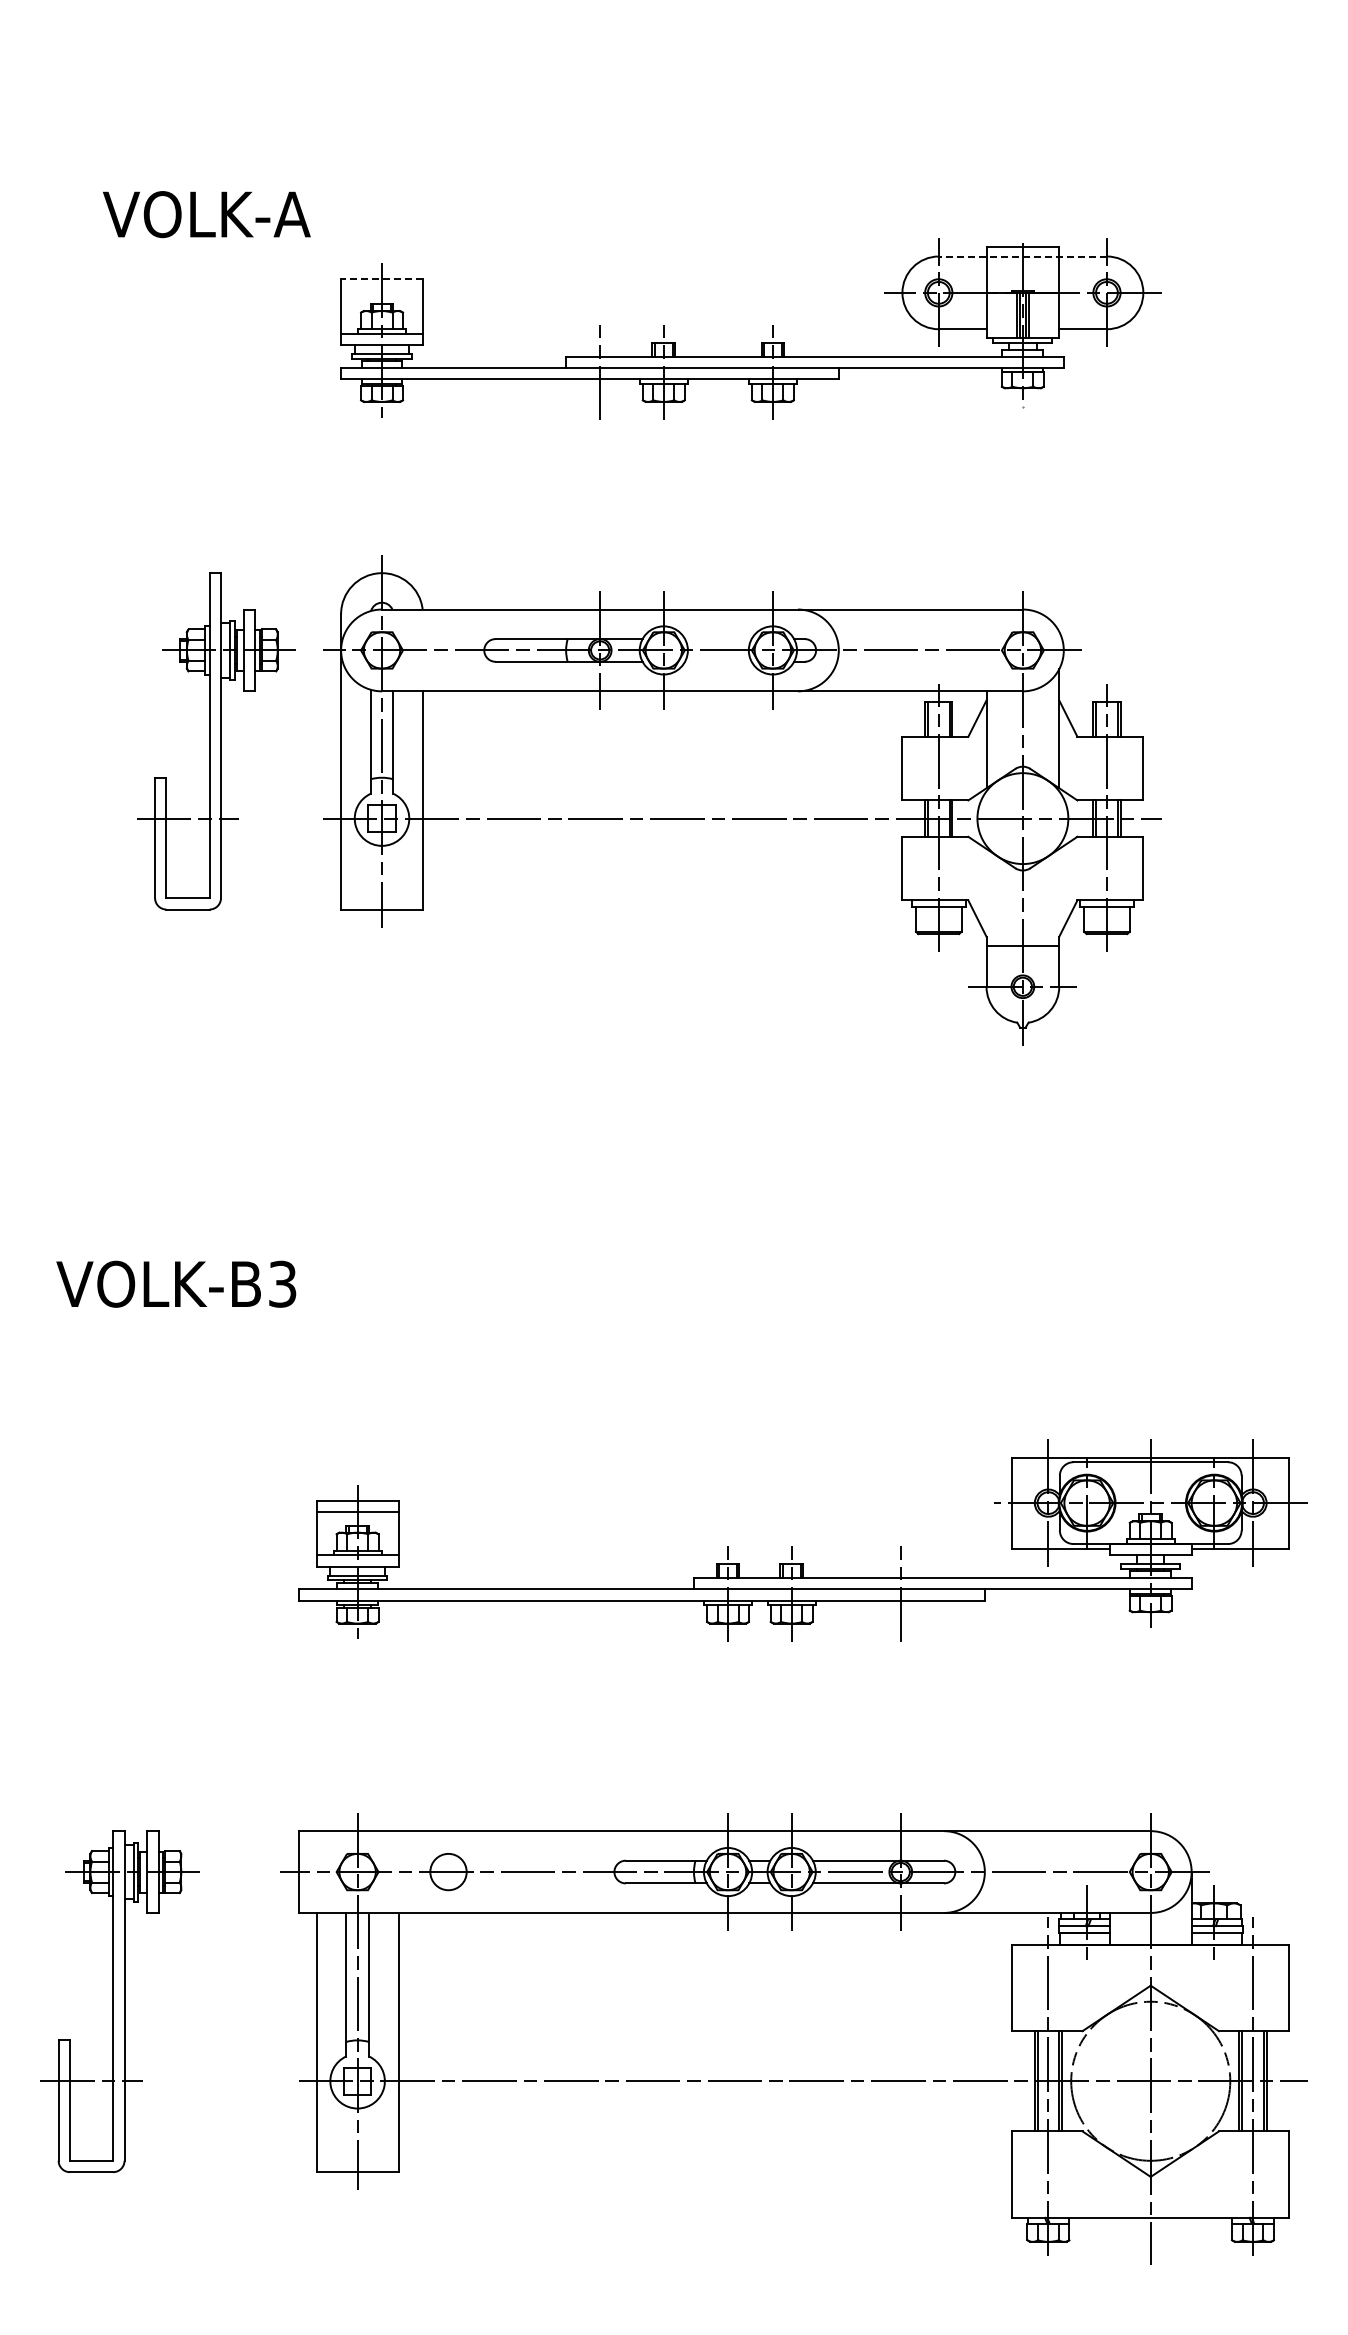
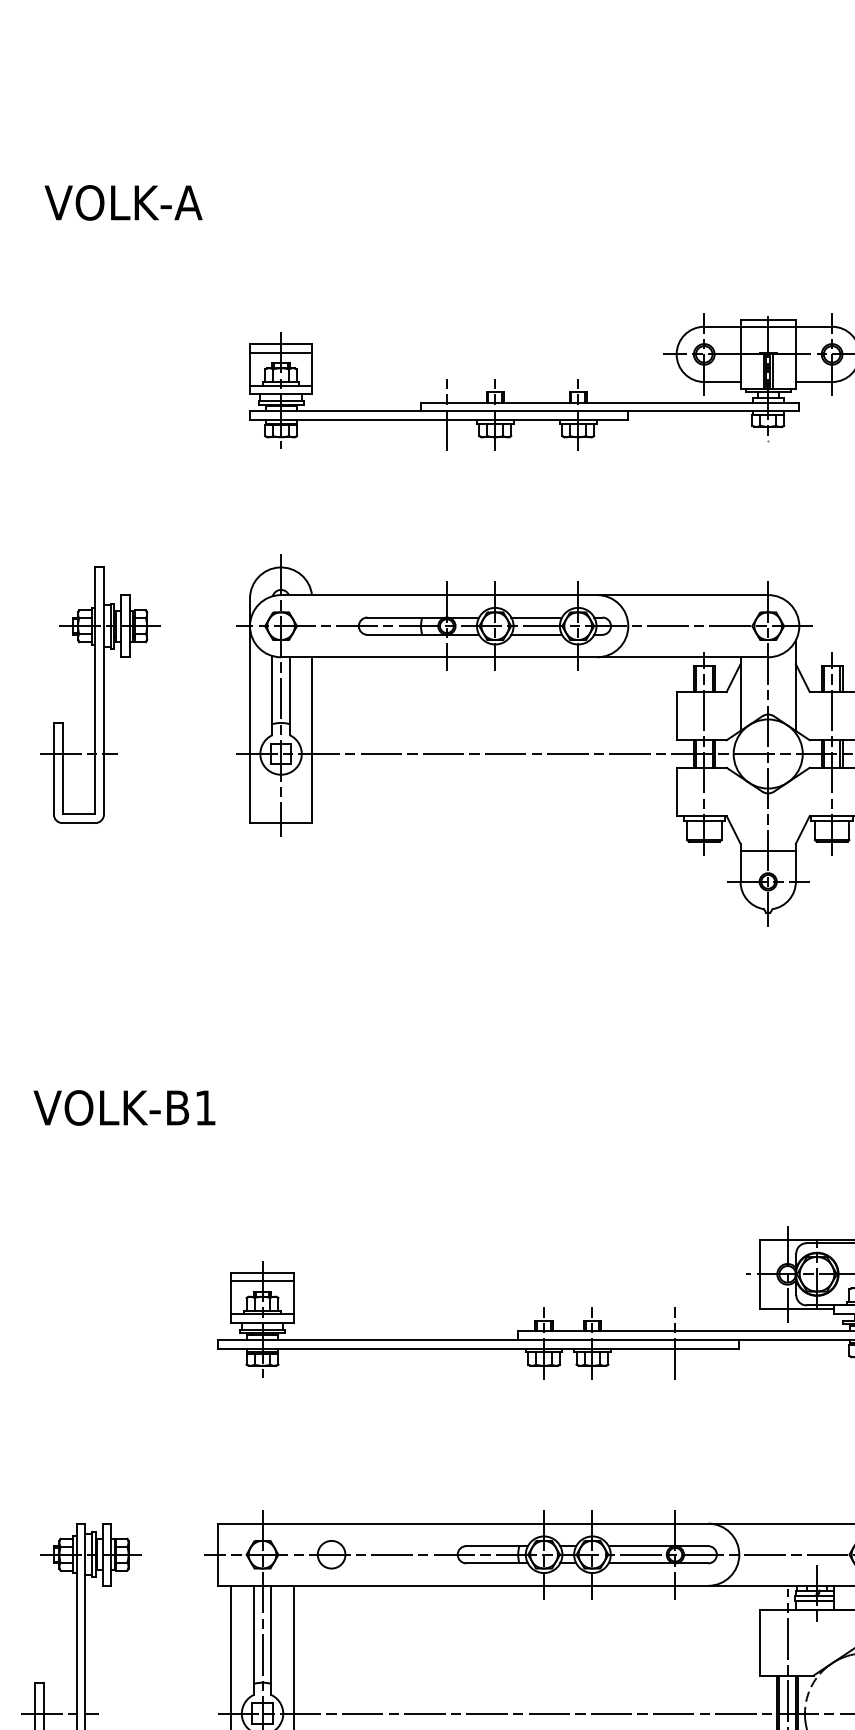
text: (206, 214) -> (123, 202), moved
line: (1022, 256) -> (767, 326), dashed -> solid
line: (382, 279) -> (281, 344), dashed -> solid
line: (381, 290) -> (280, 352), added
line: (718, 639) -> (536, 617), added
line: (718, 661) -> (536, 634), added
part: (216, 741) -> (100, 695), moved
text: (282, 1283) -> (205, 1107), VOLK-B3 -> VOLK-B1

